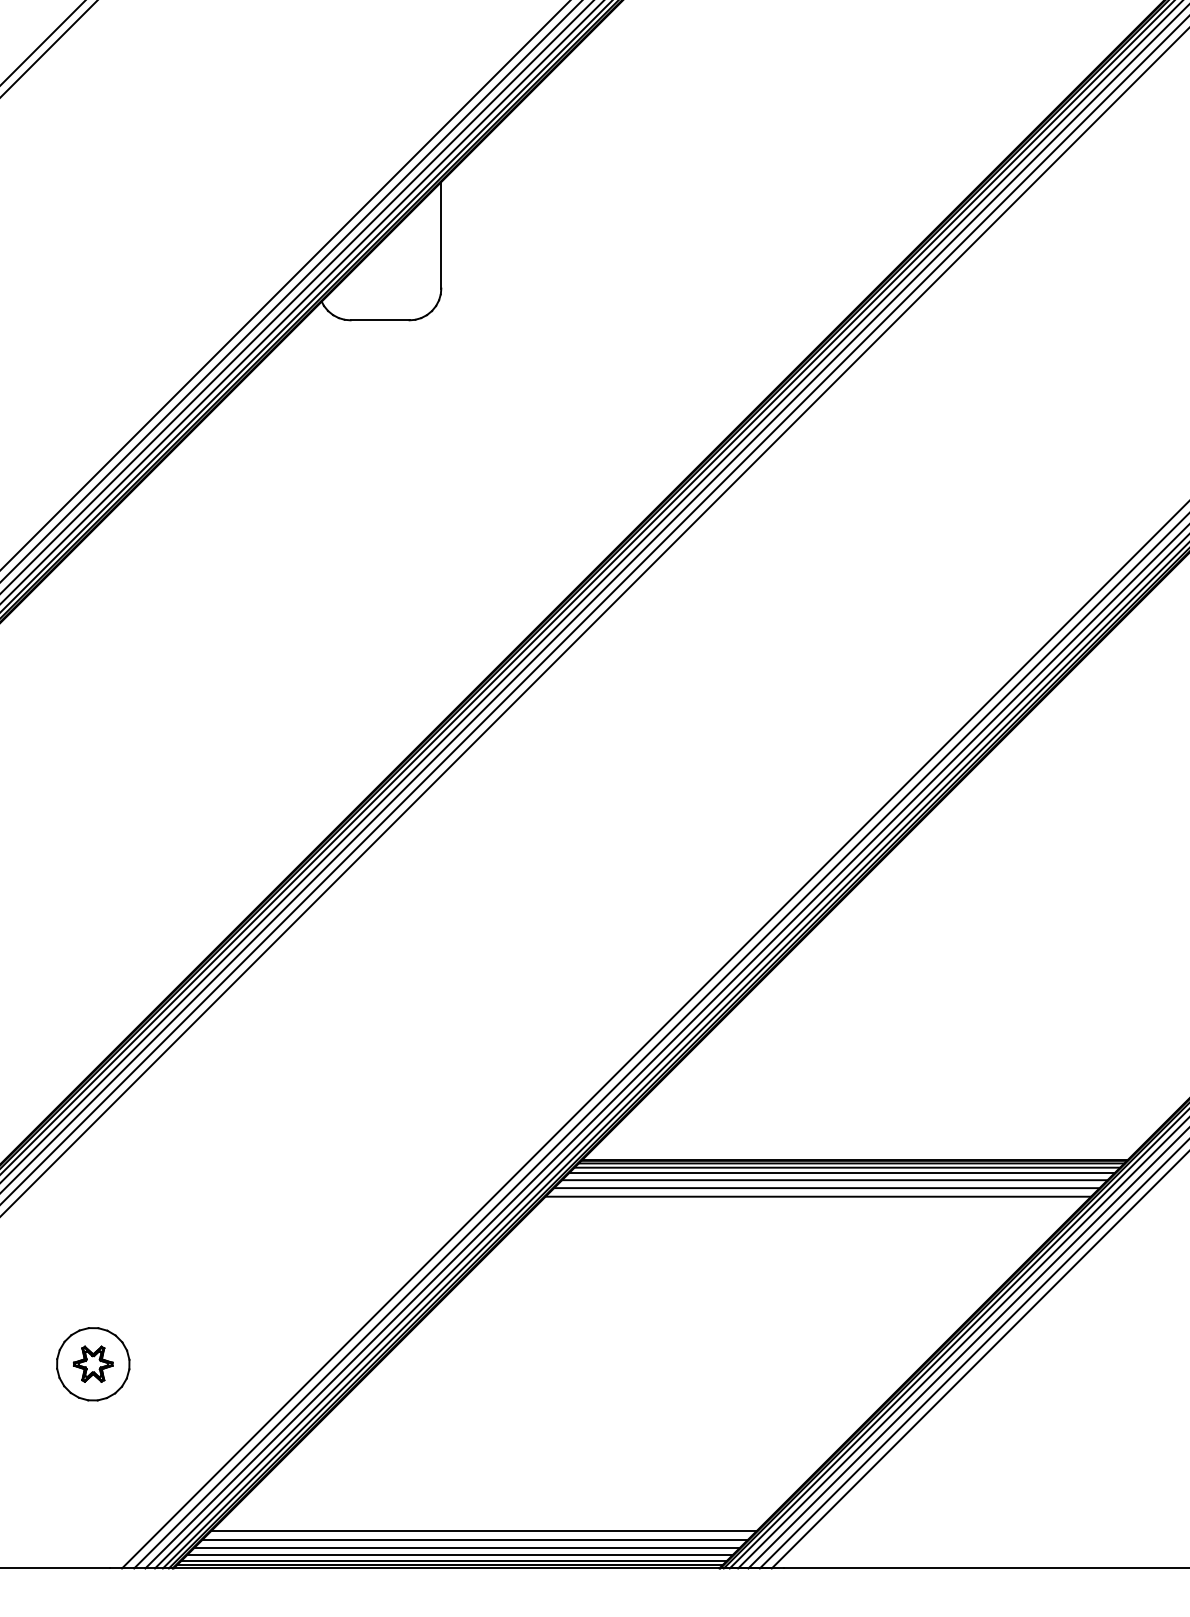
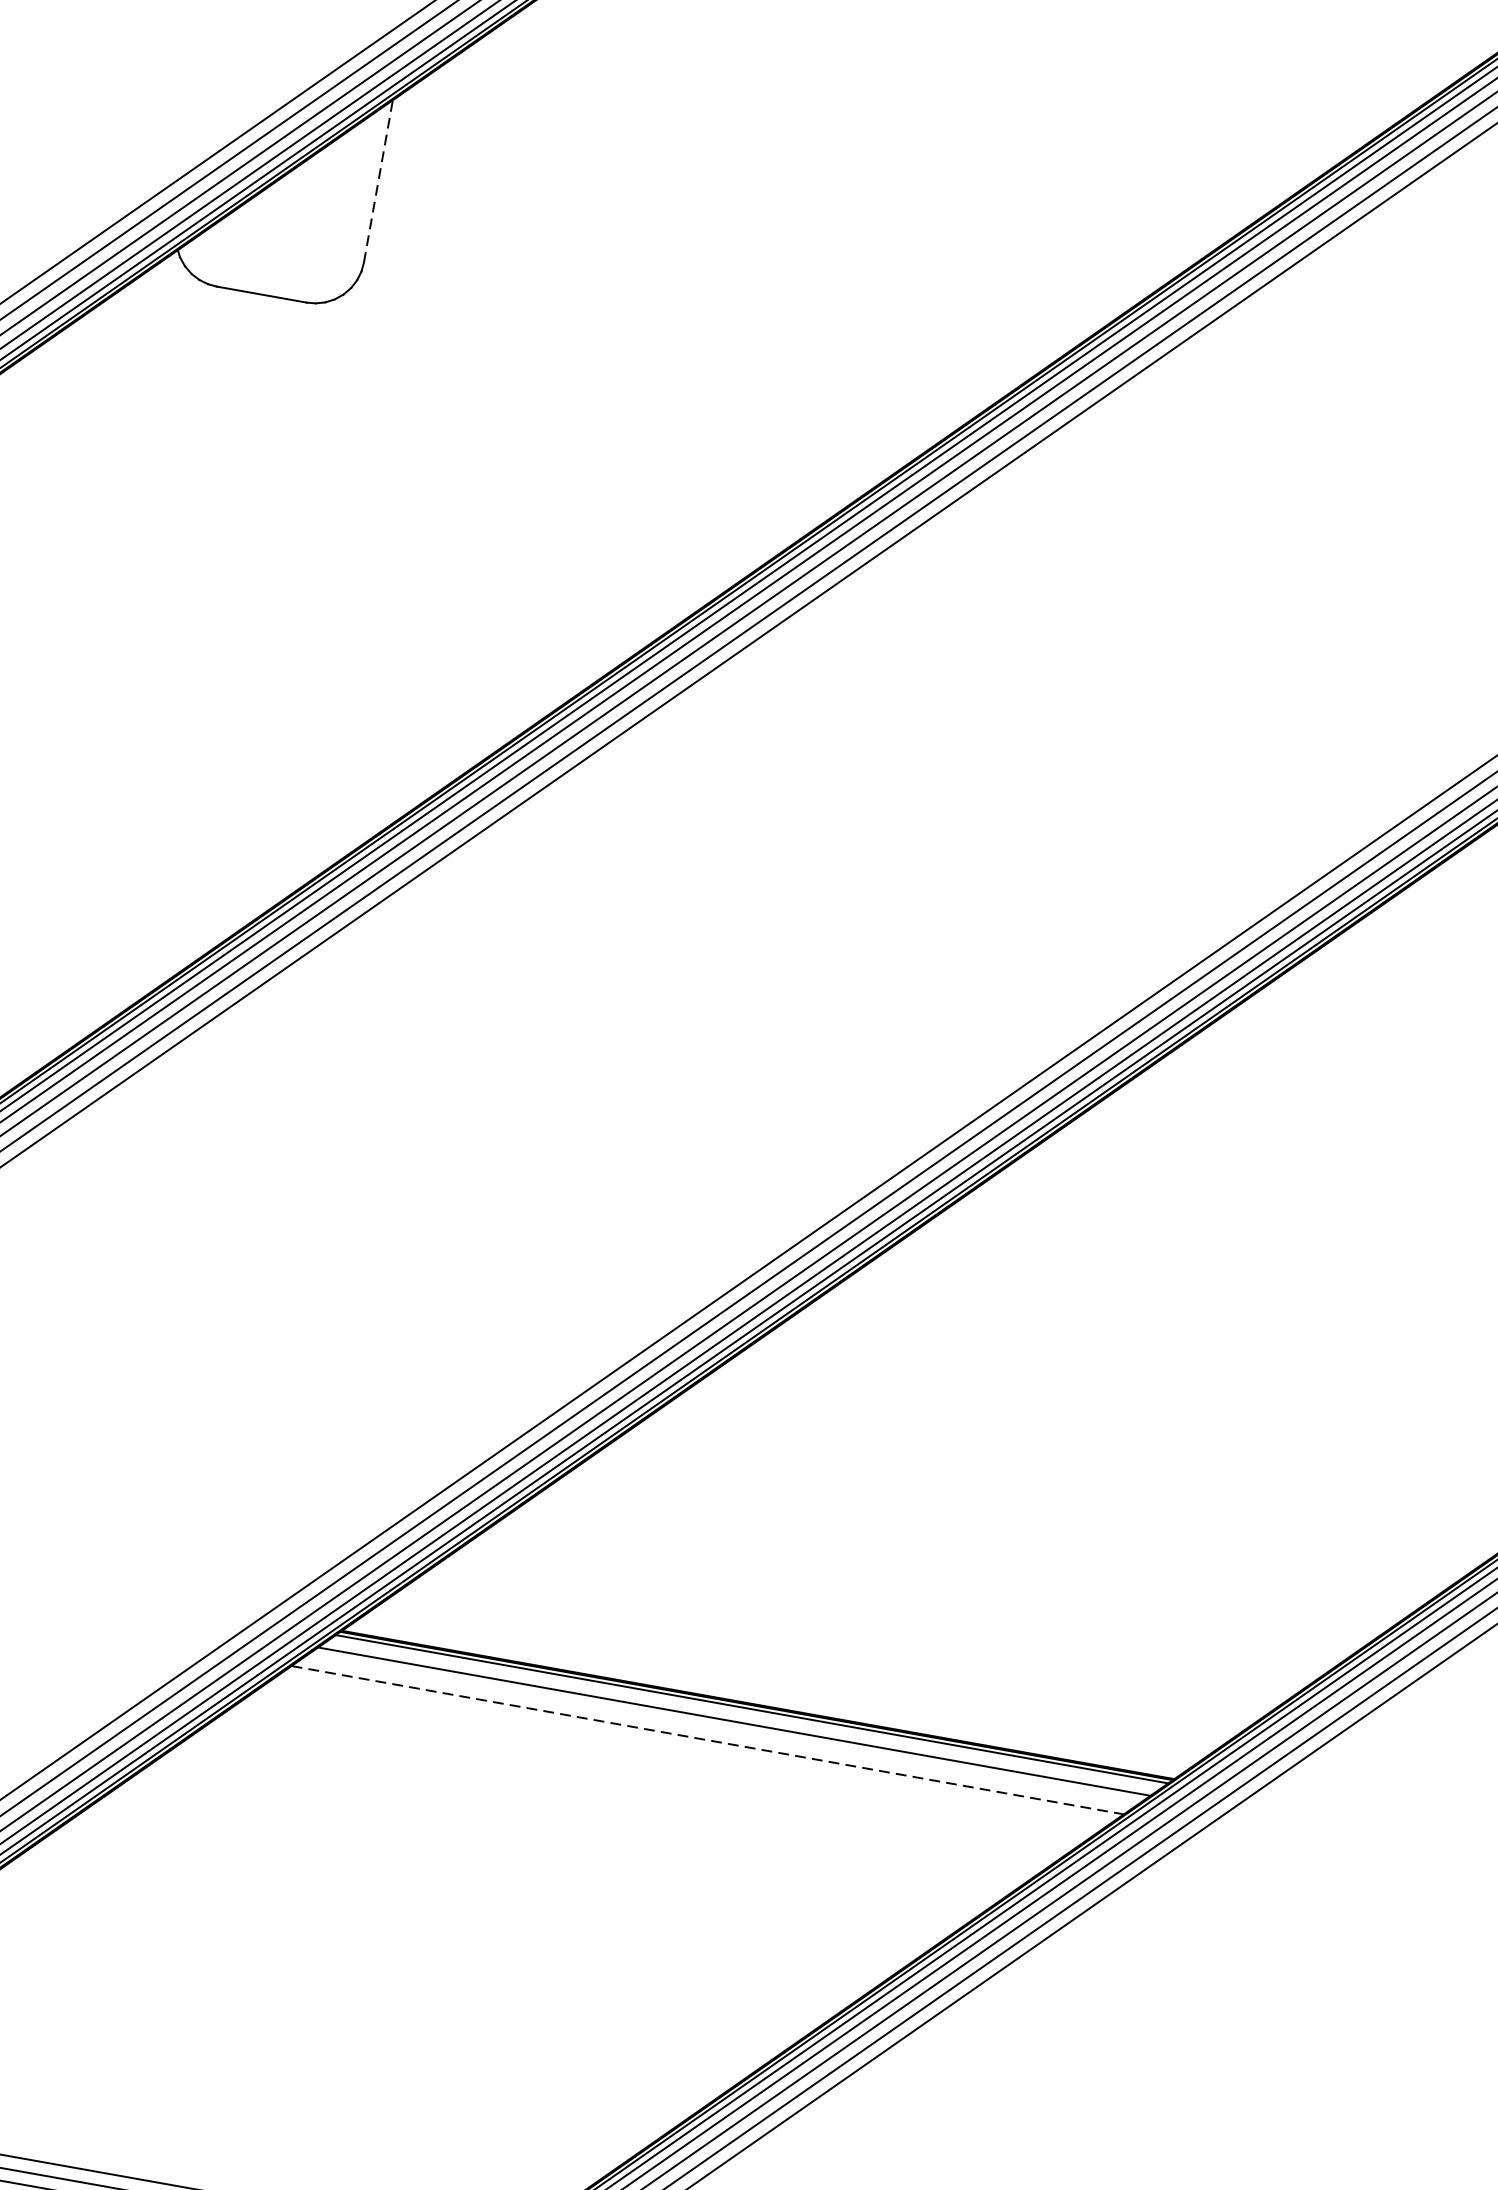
line: (441, 234) -> (378, 180), solid -> dashed
line: (847, 1167) -> (744, 1714), removed
line: (834, 1180) -> (721, 1730), removed
line: (826, 1188) -> (707, 1740), solid -> dashed
line: (818, 1196) -> (692, 1750), removed

